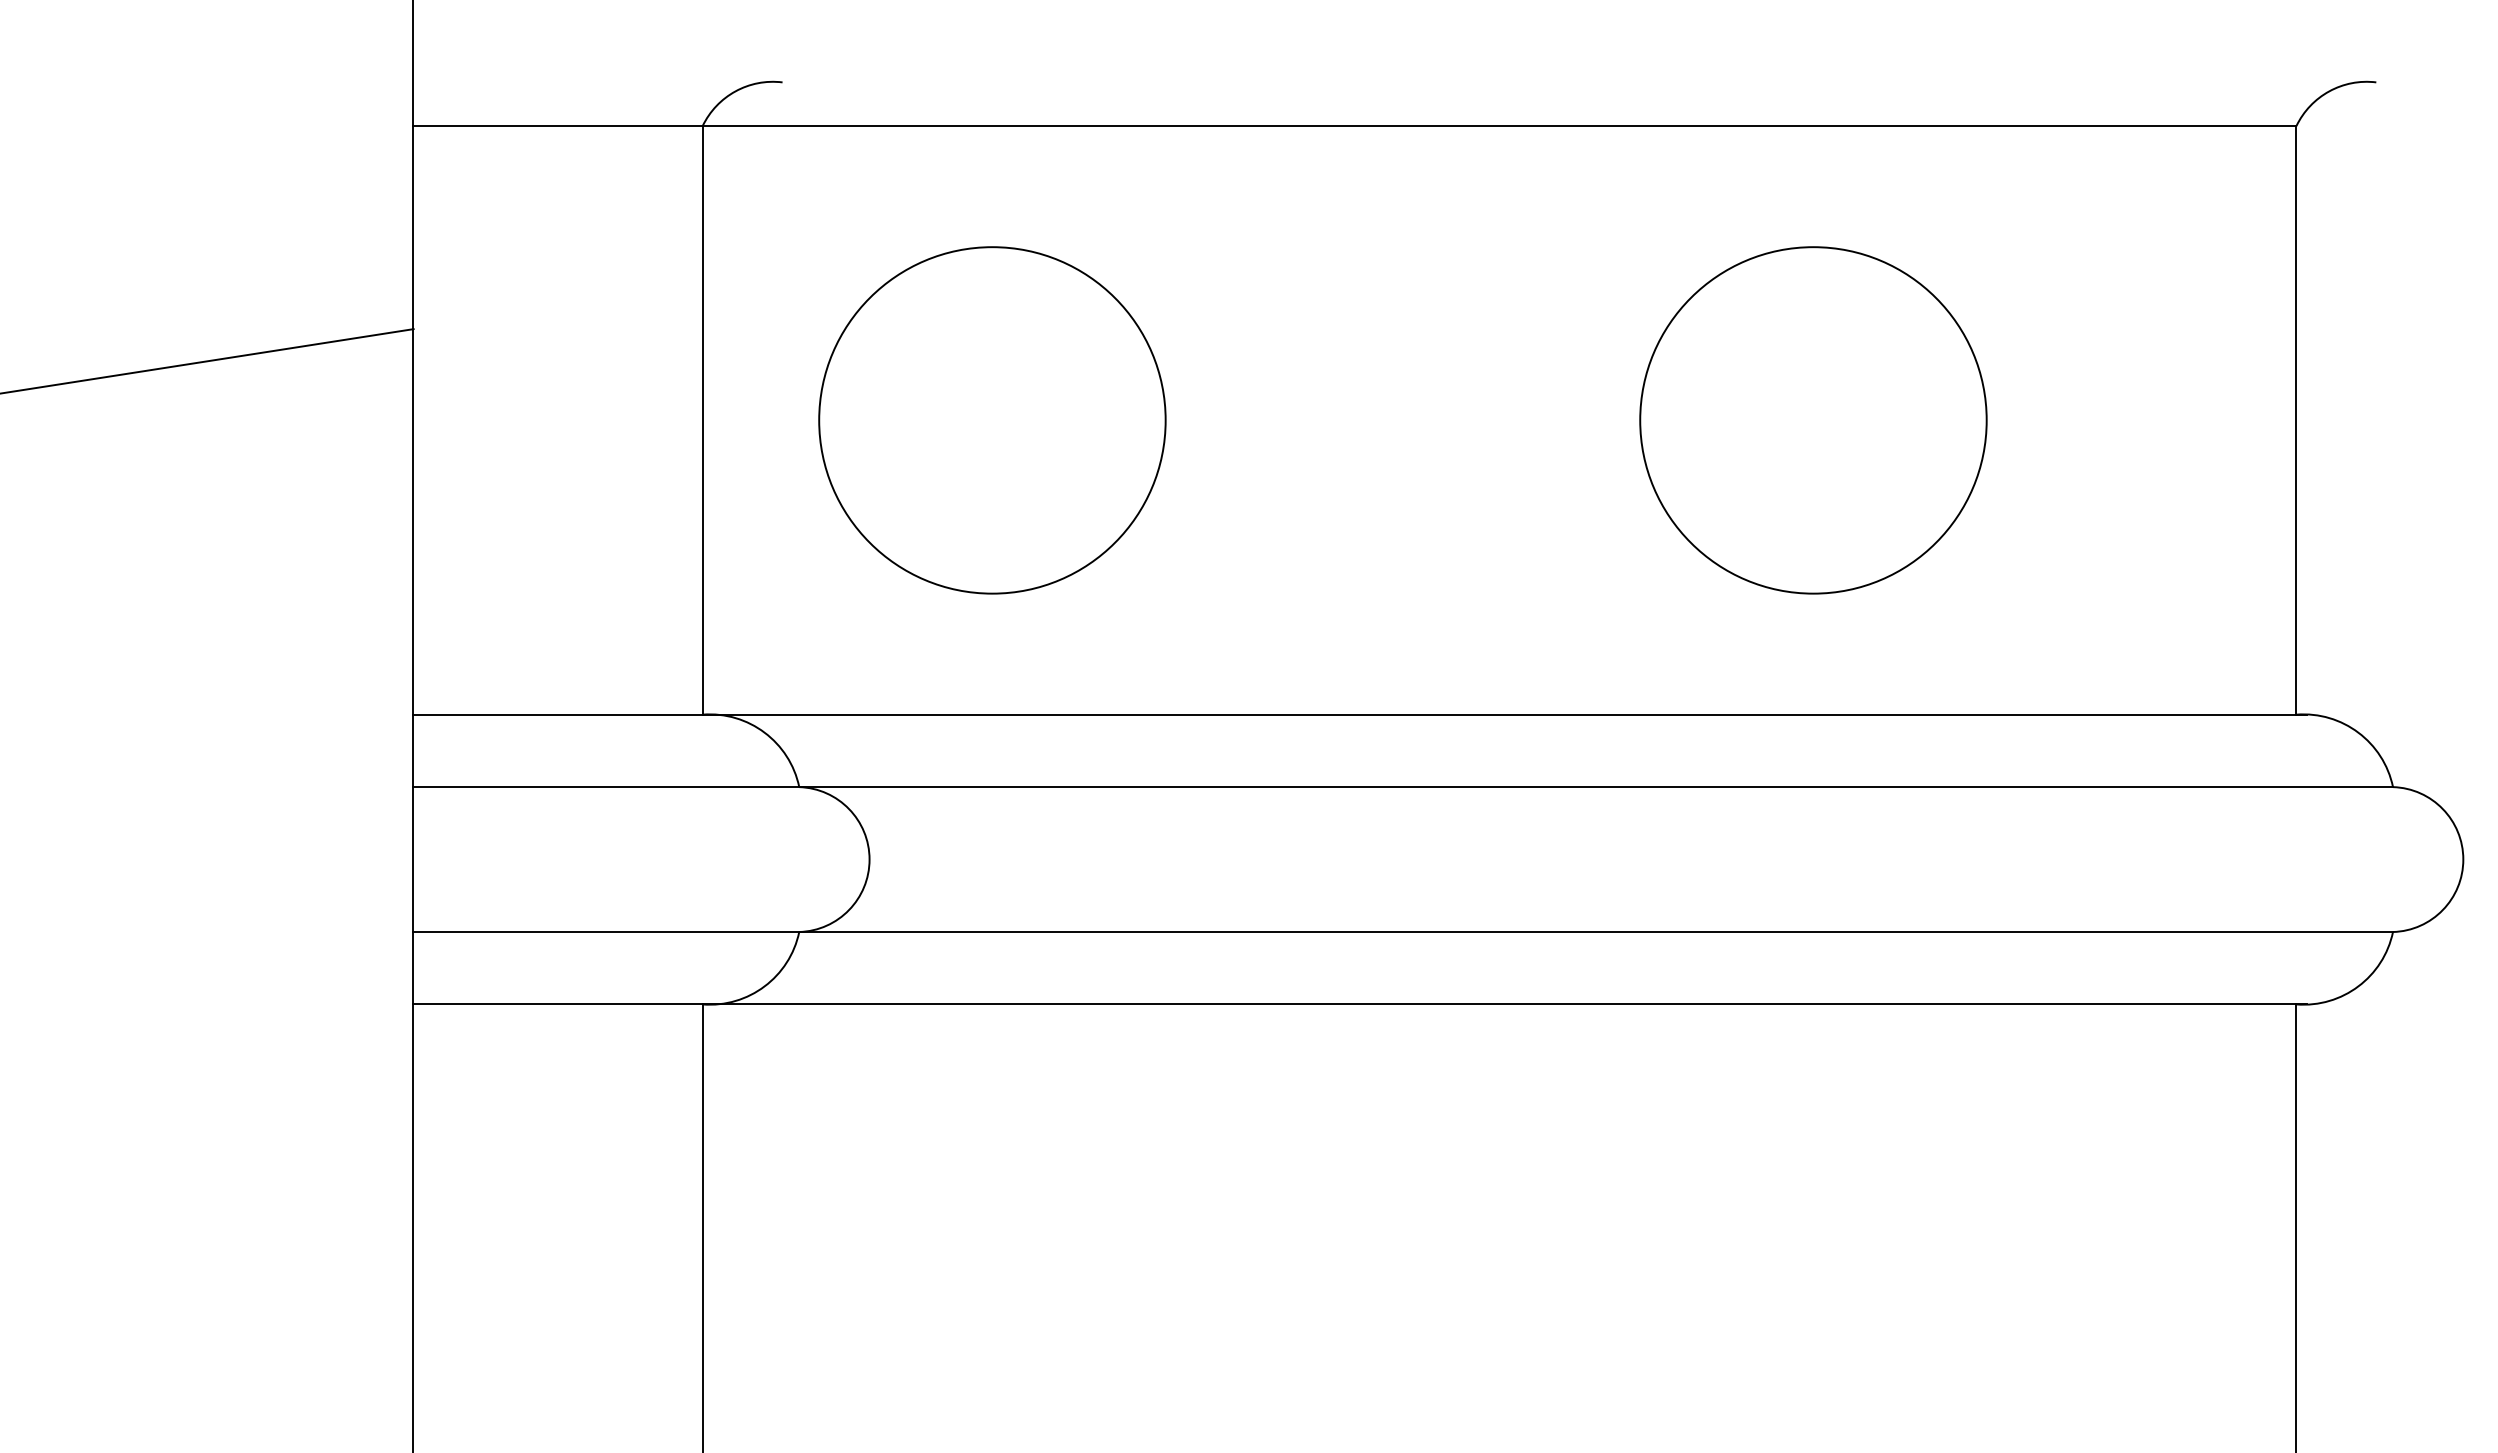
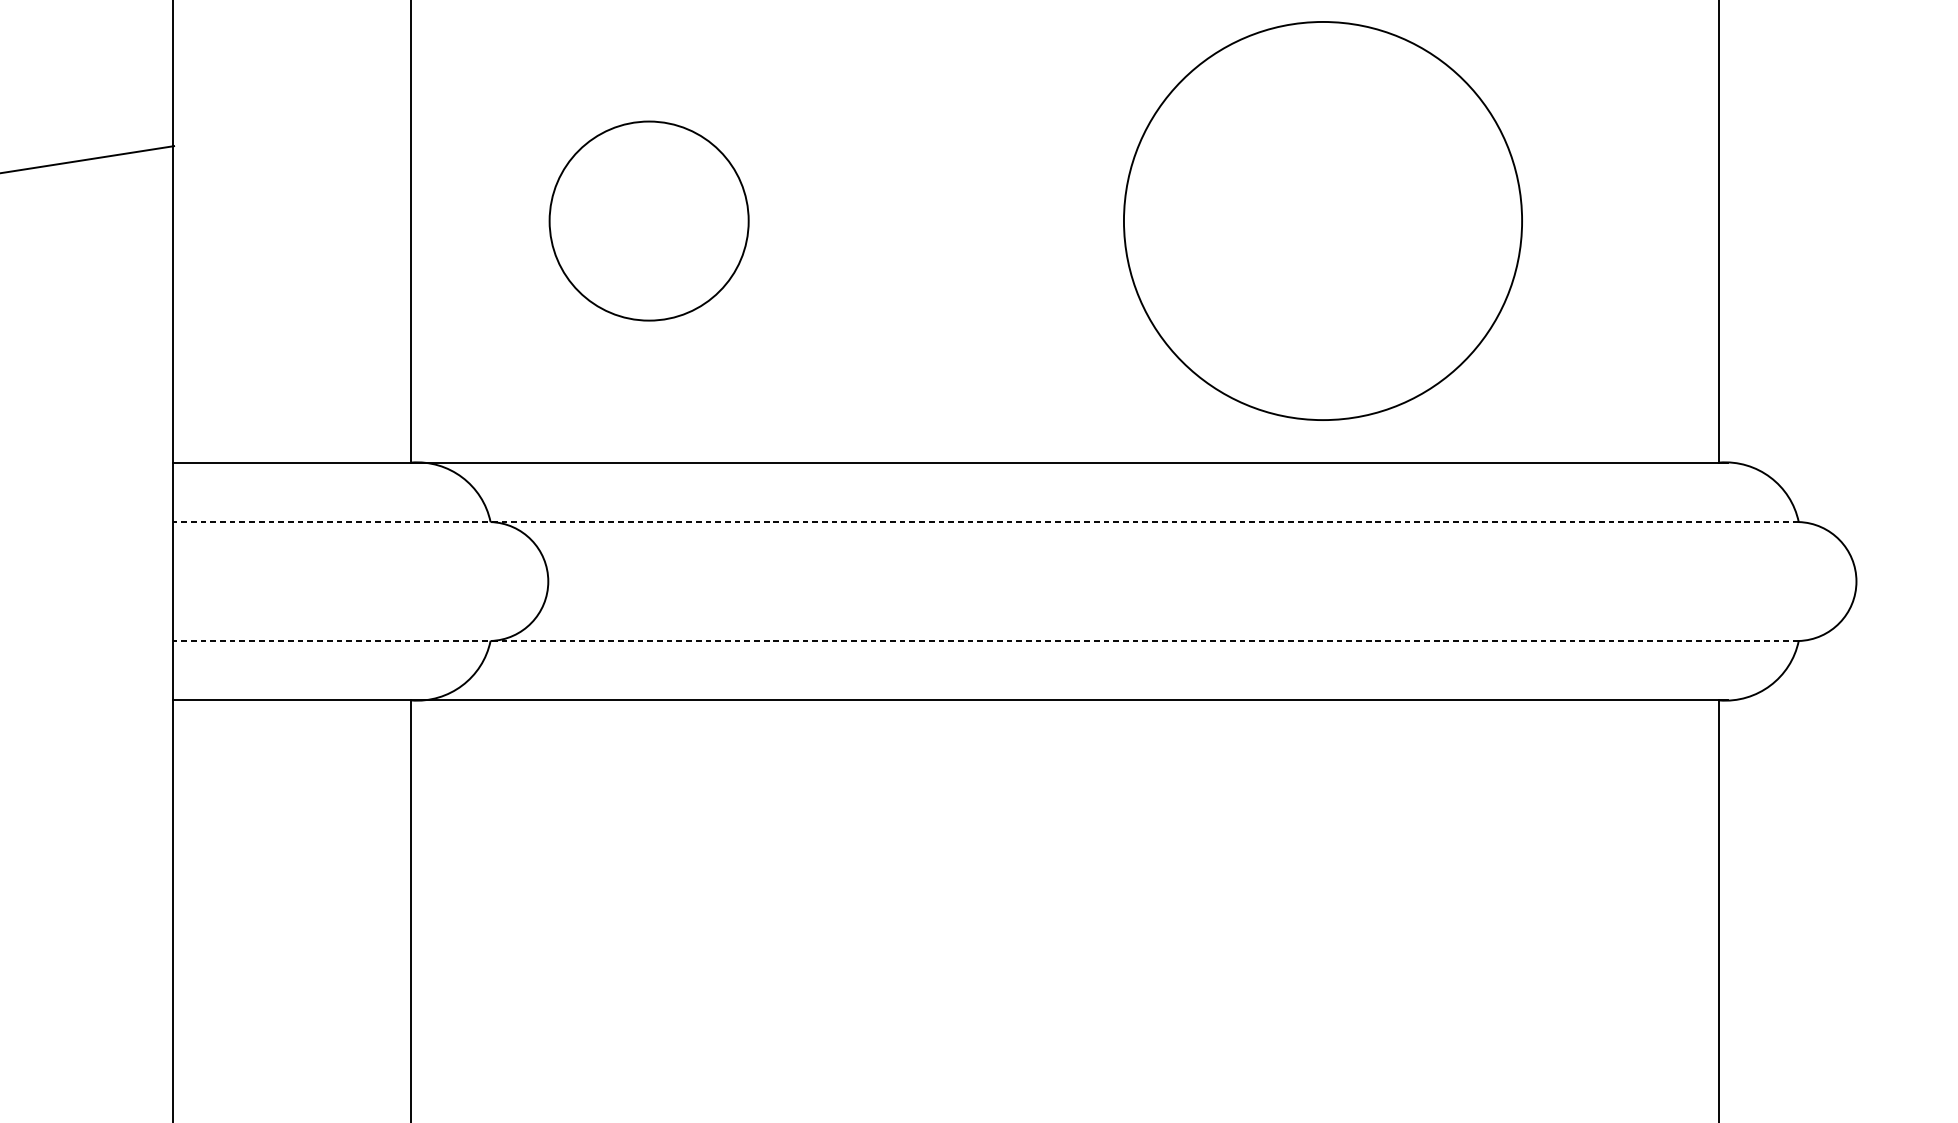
circle: (992, 420) -> (649, 221), size x0.7
circle: (1813, 420) -> (1323, 221), size x1.4
line: (1402, 787) -> (985, 522), solid -> dashed
line: (1402, 932) -> (985, 641), solid -> dashed

